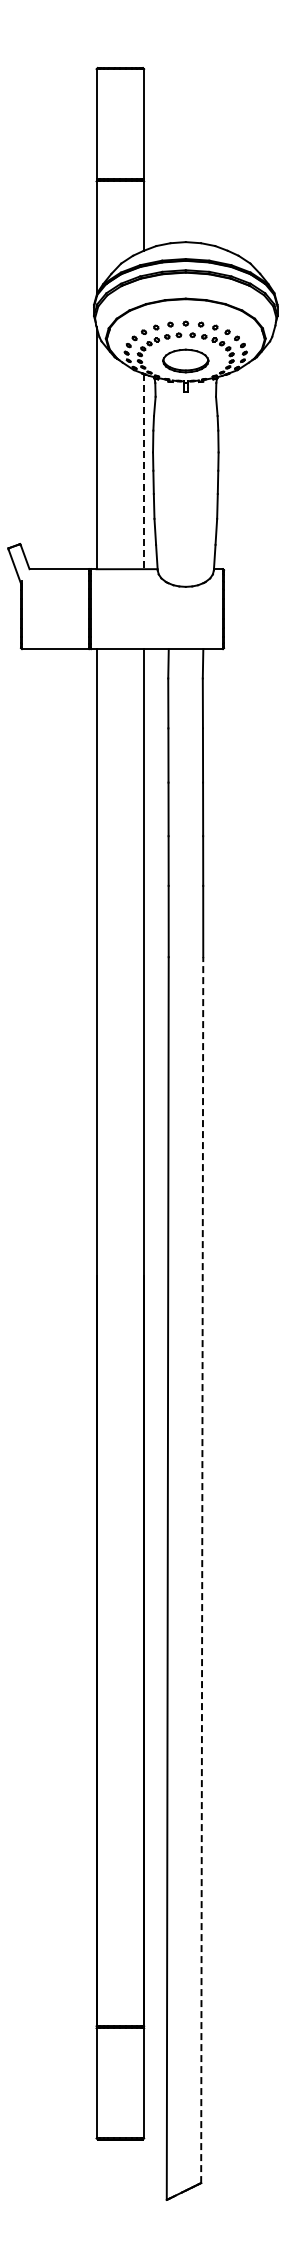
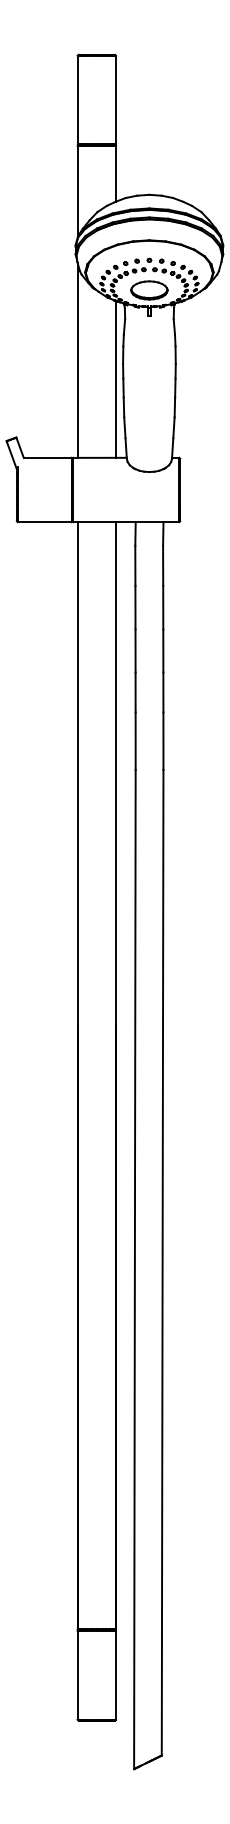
line: (144, 472) -> (116, 380), dashed -> solid
line: (202, 1570) -> (162, 1262), dashed -> solid

